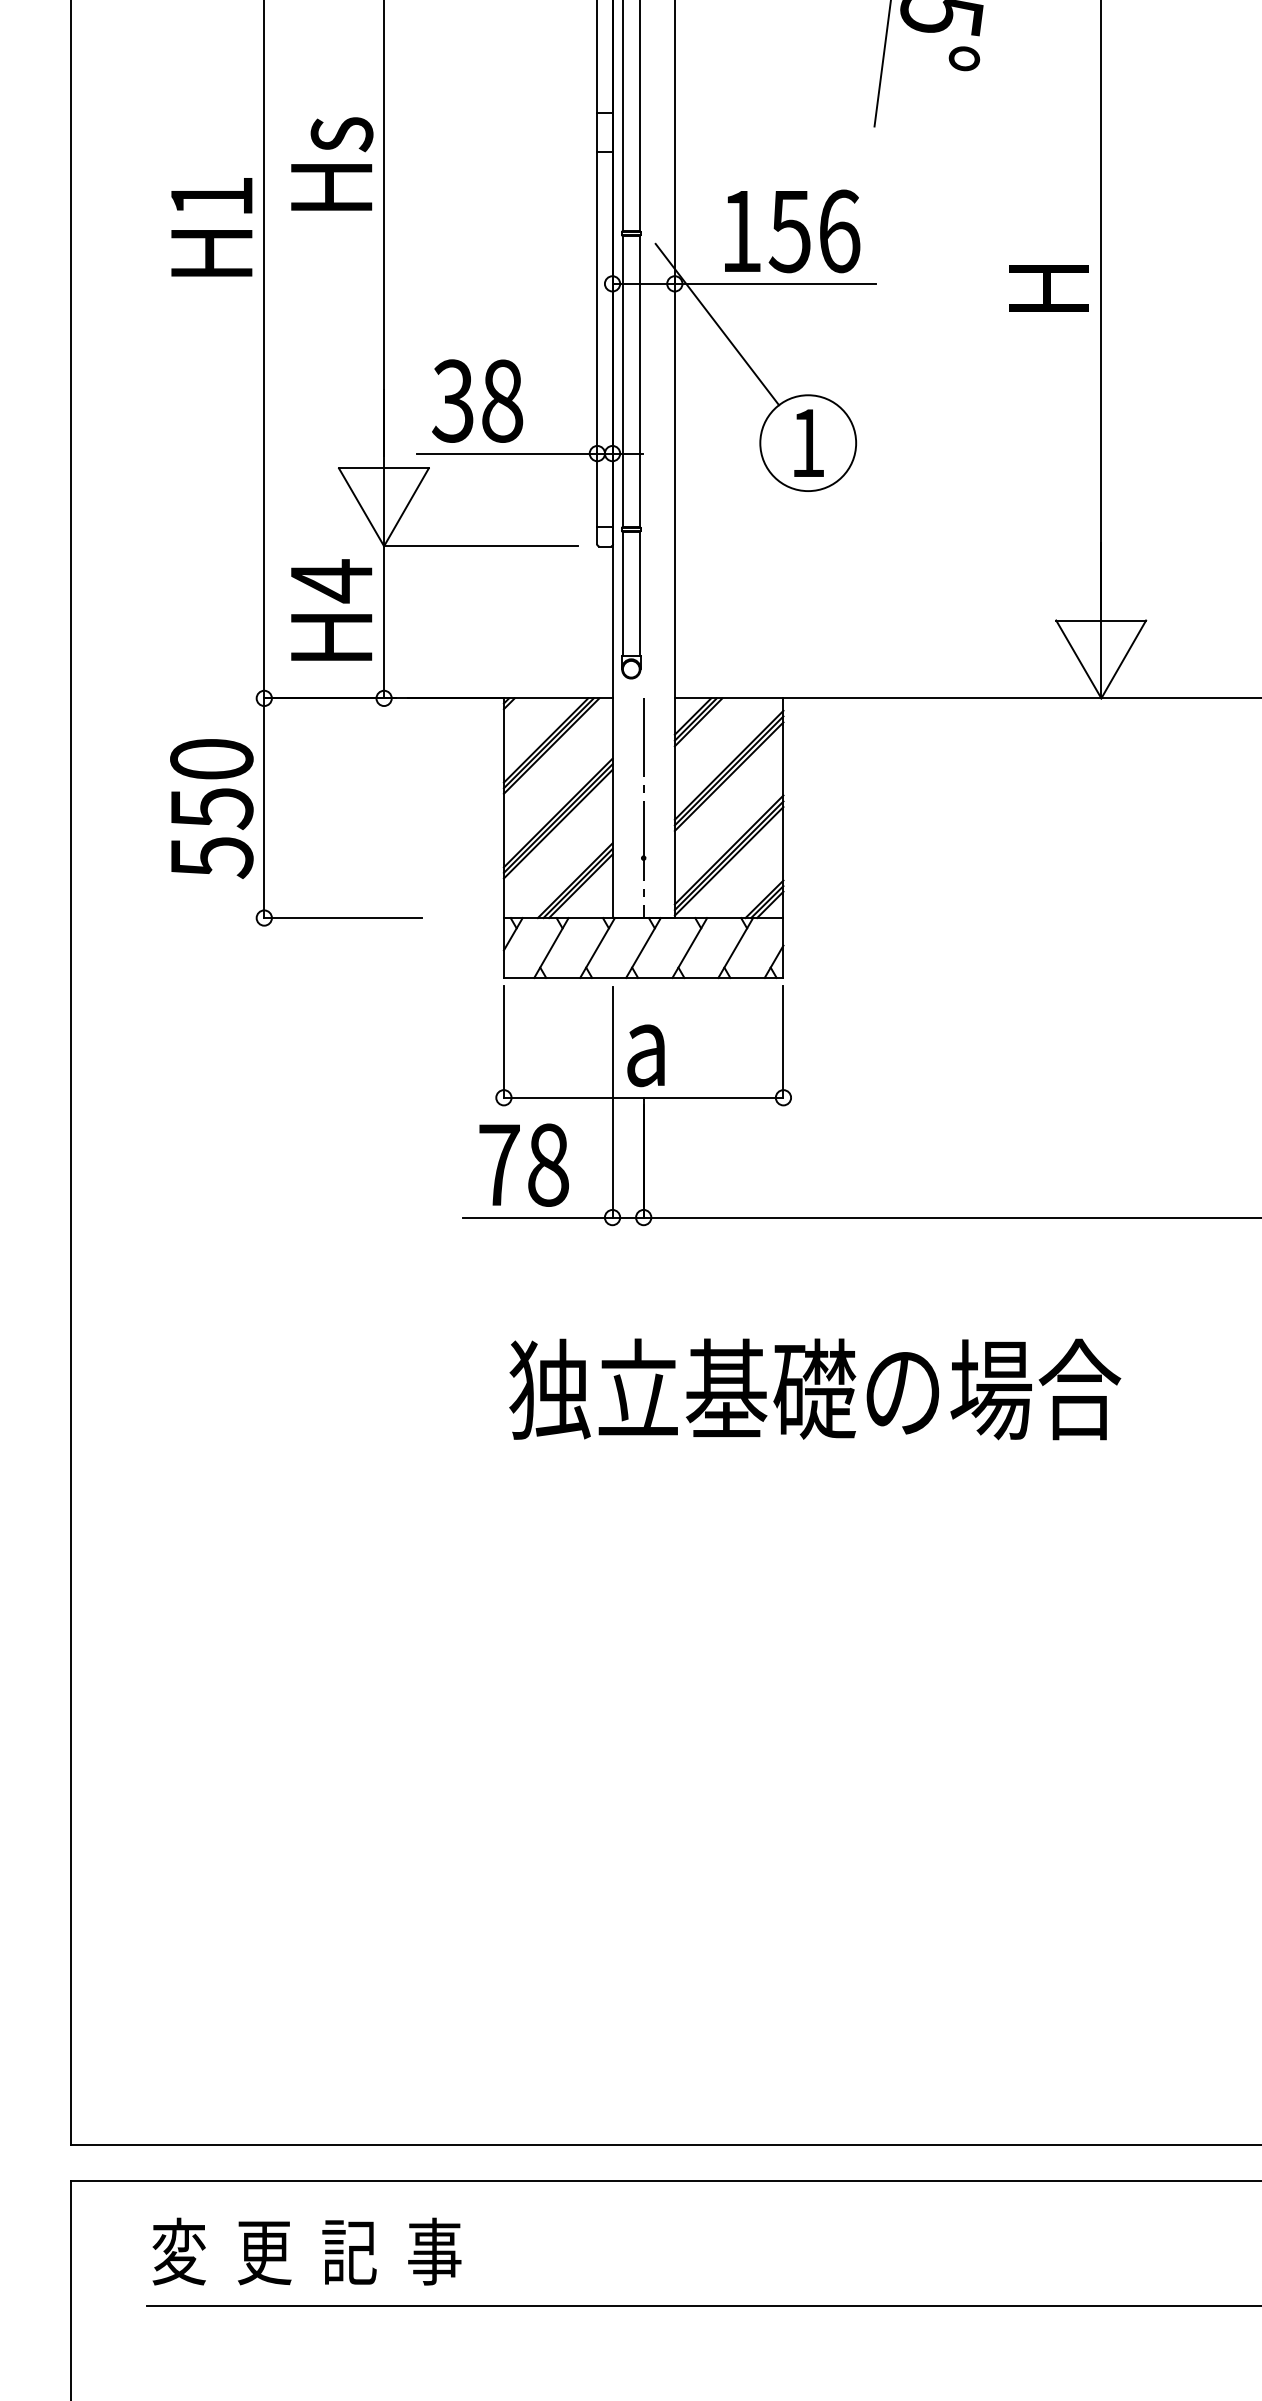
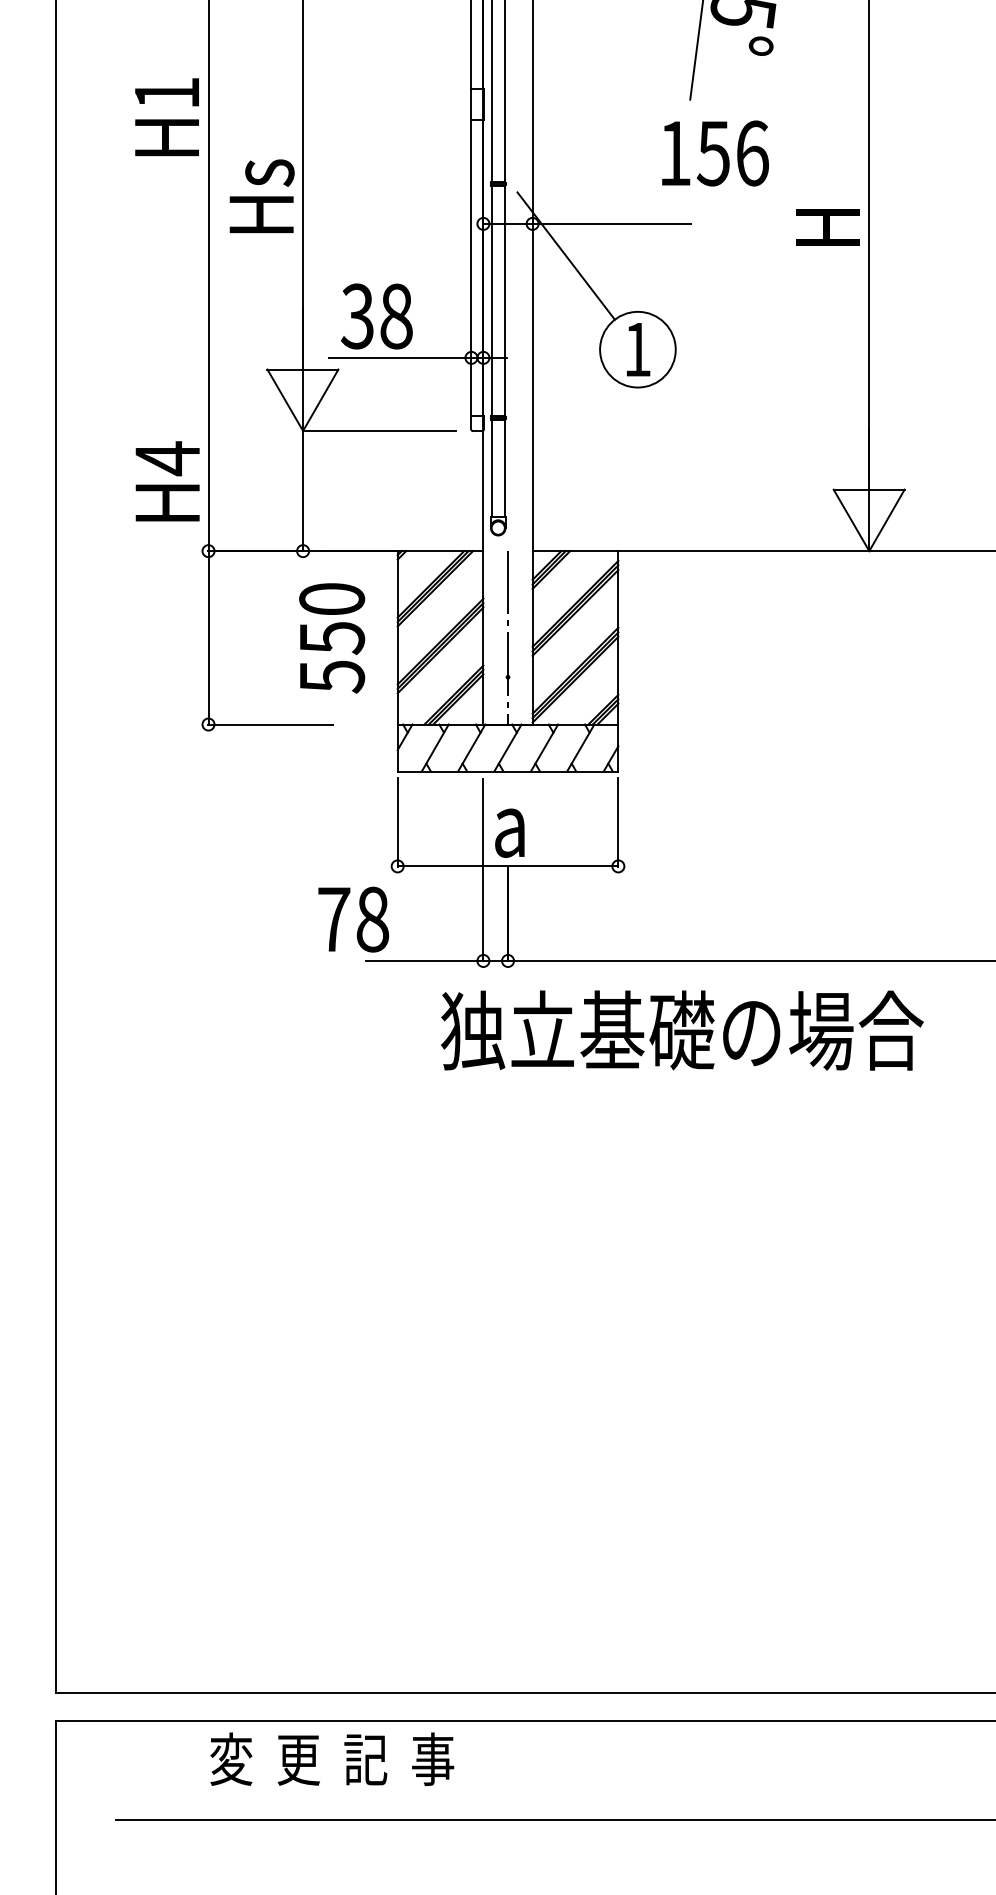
text: (331, 162) -> (261, 195), moved
text: (211, 227) -> (166, 117), moved
text: (792, 231) -> (715, 153), moved
text: (331, 610) -> (167, 481), moved
text: (212, 809) -> (332, 638), moved
text: (523, 1165) -> (353, 919), moved
text: (815, 1389) -> (682, 1030), moved
text: (307, 2250) -> (332, 1758), moved

